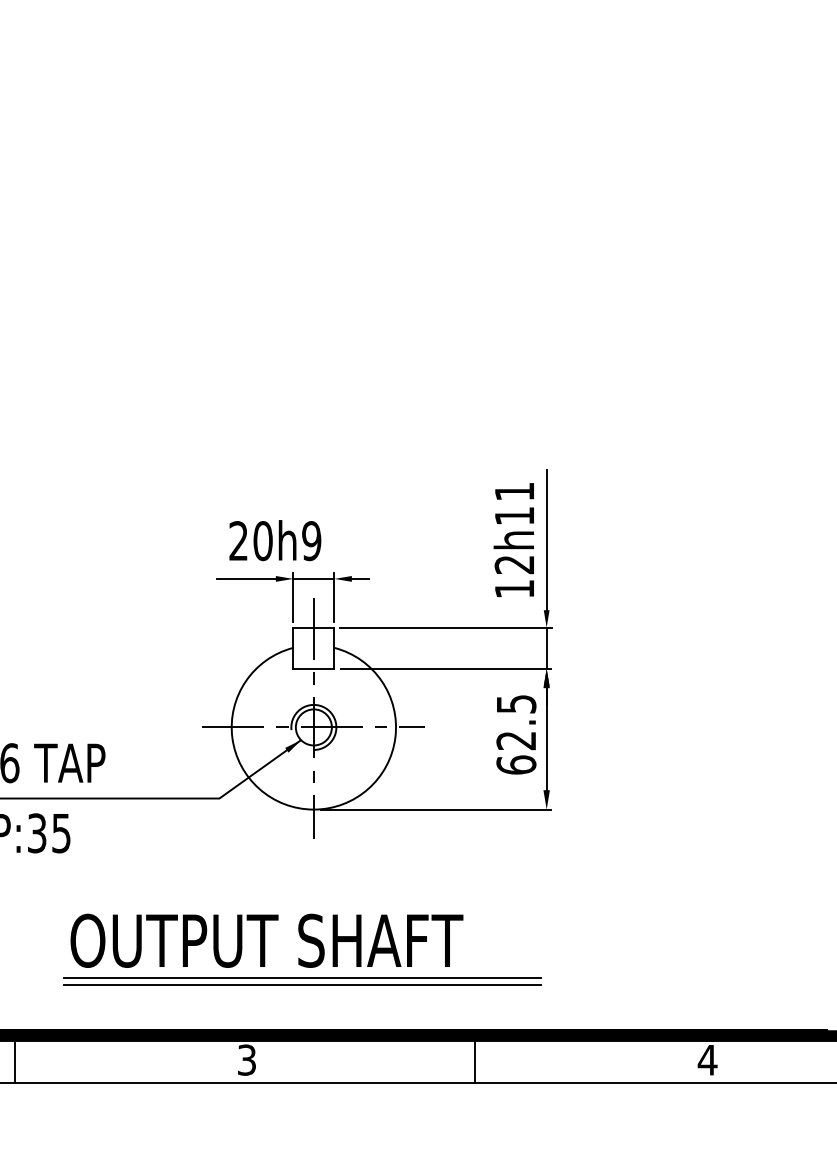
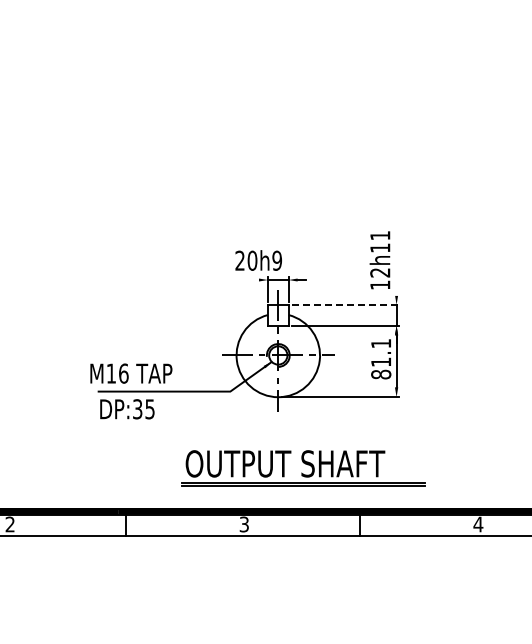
line: (546, 538) -> (396, 259), removed
line: (245, 579) -> (243, 280), removed
line: (446, 627) -> (345, 304), solid -> dashed
text: (516, 735) -> (381, 359), 62.5 -> 81.1
part: (302, 949) -> (303, 468), moved

